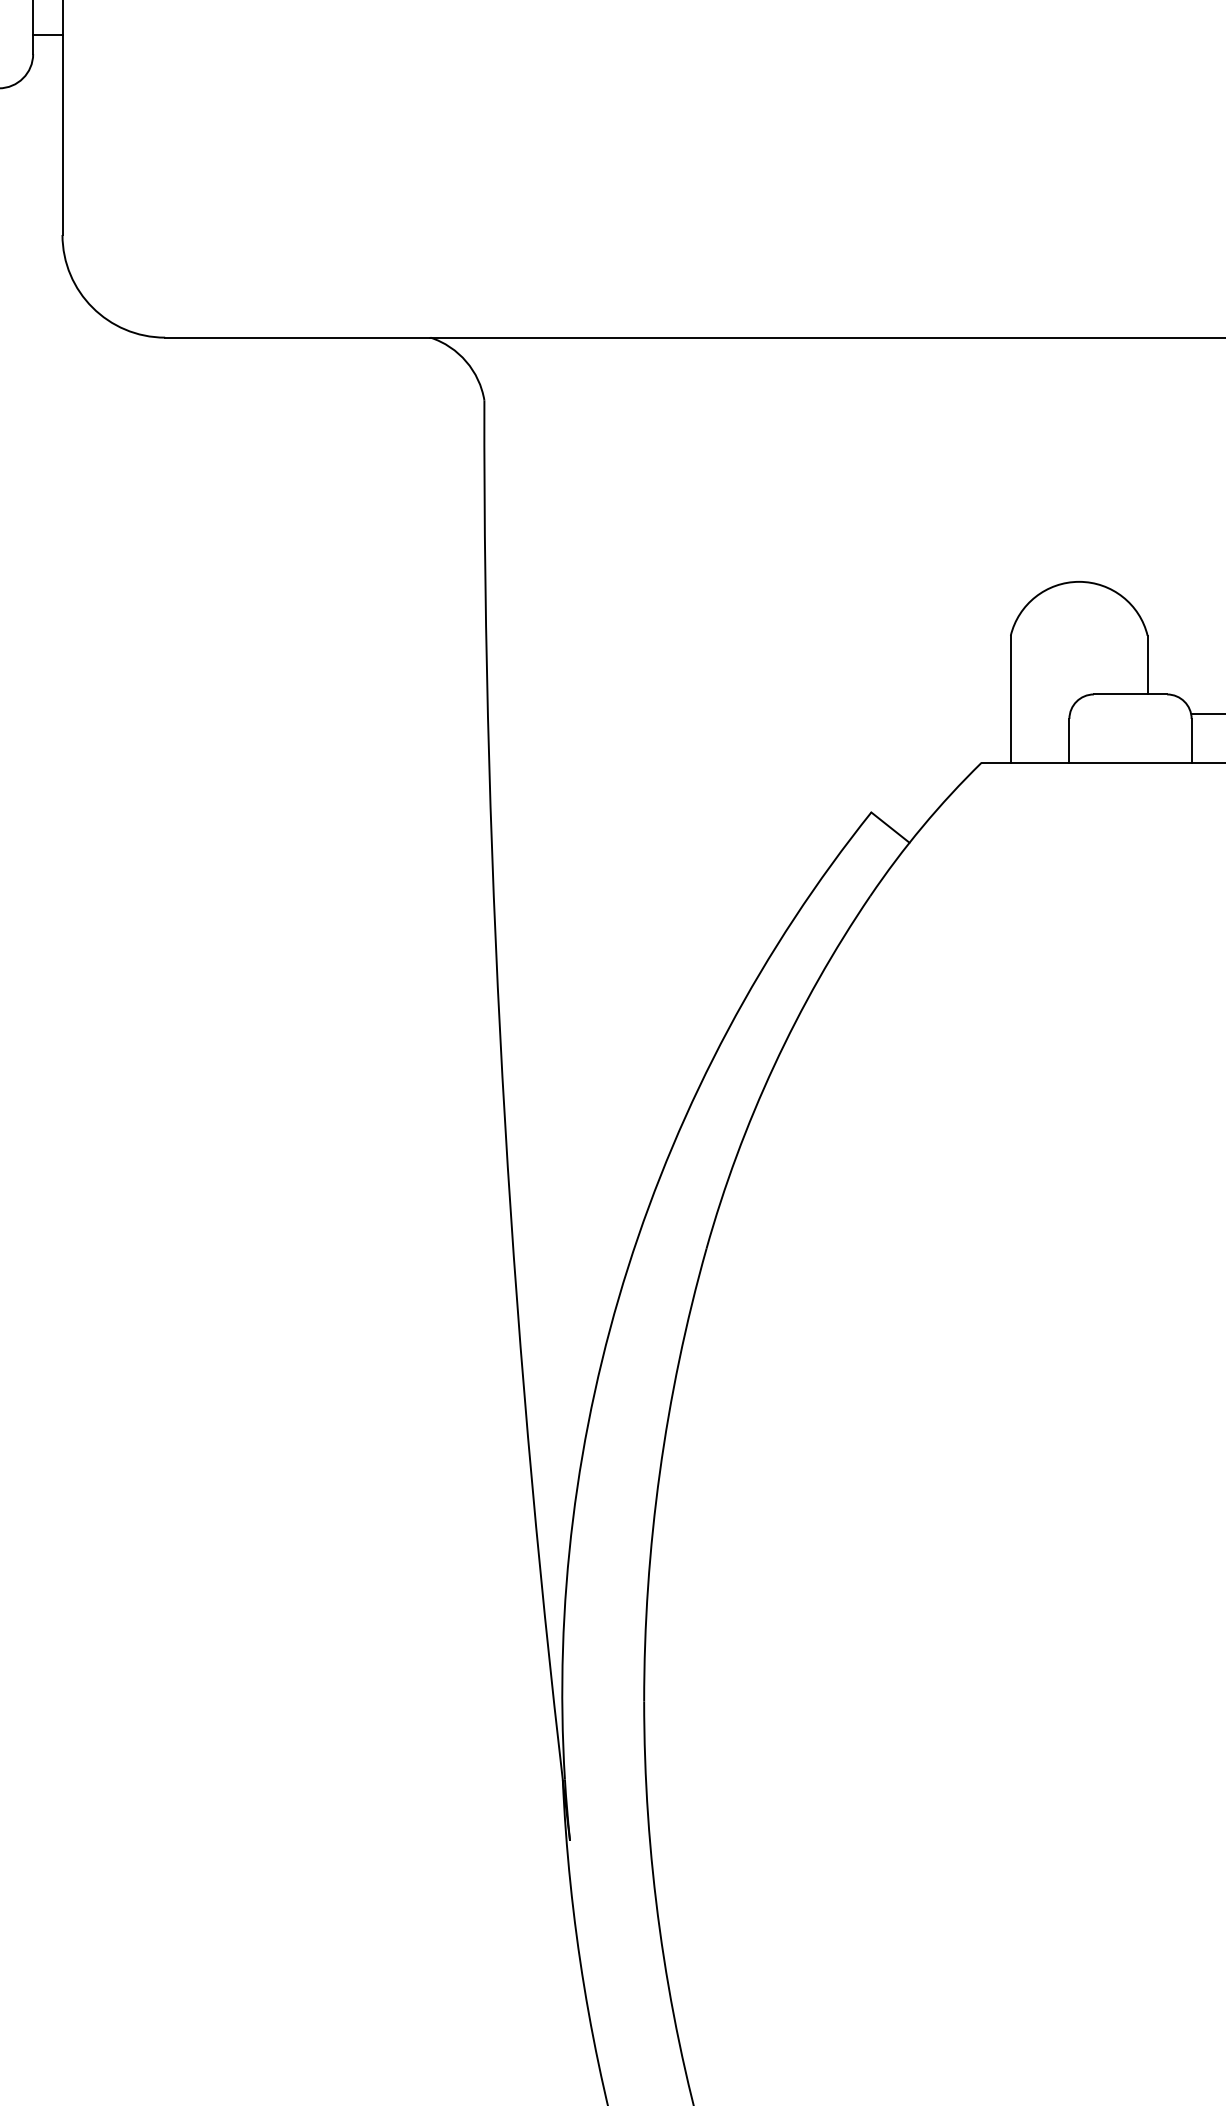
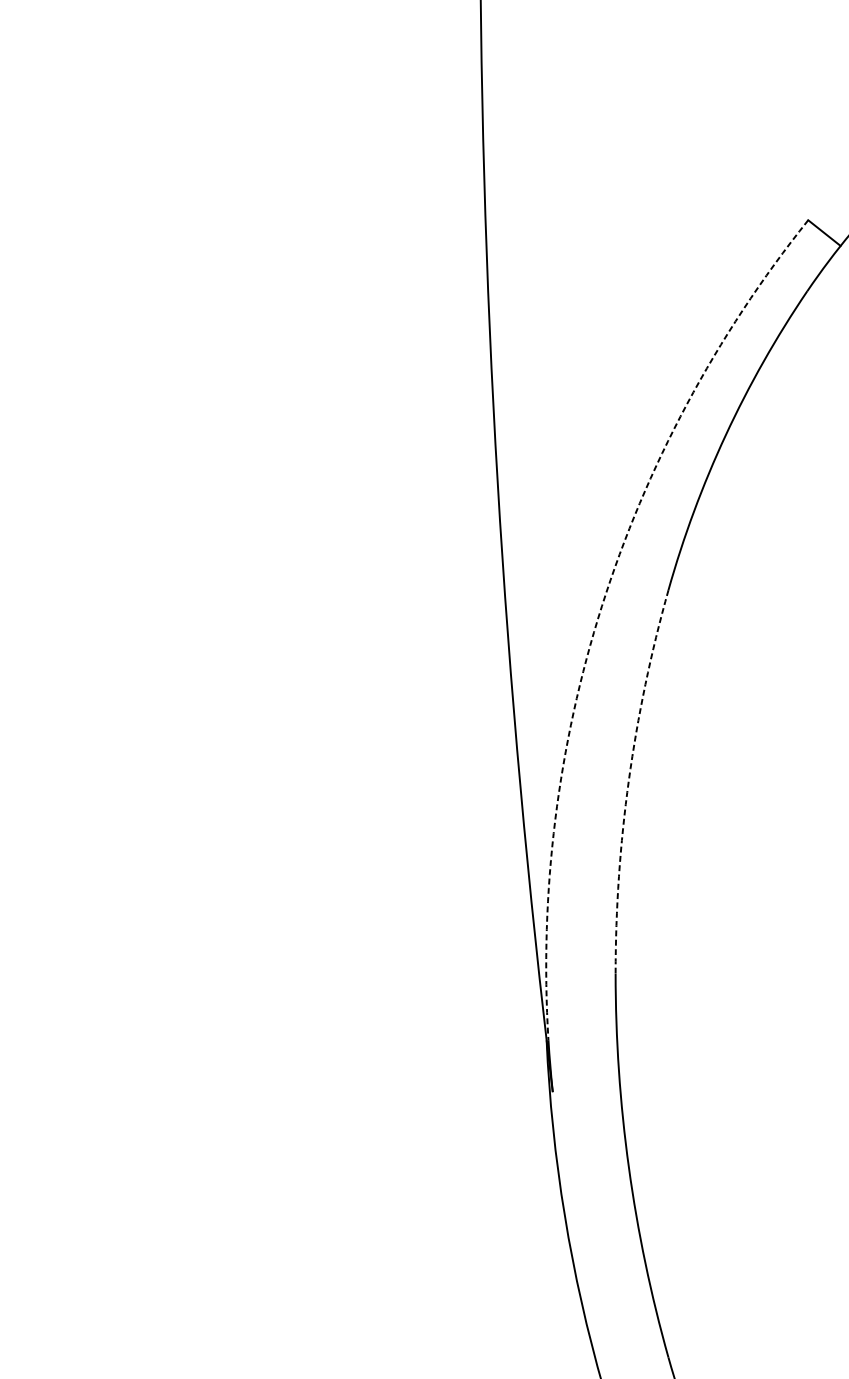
arc: (628, 1267) -> (602, 606), solid -> dashed
arc: (659, 1472) -> (628, 779), solid -> dashed

